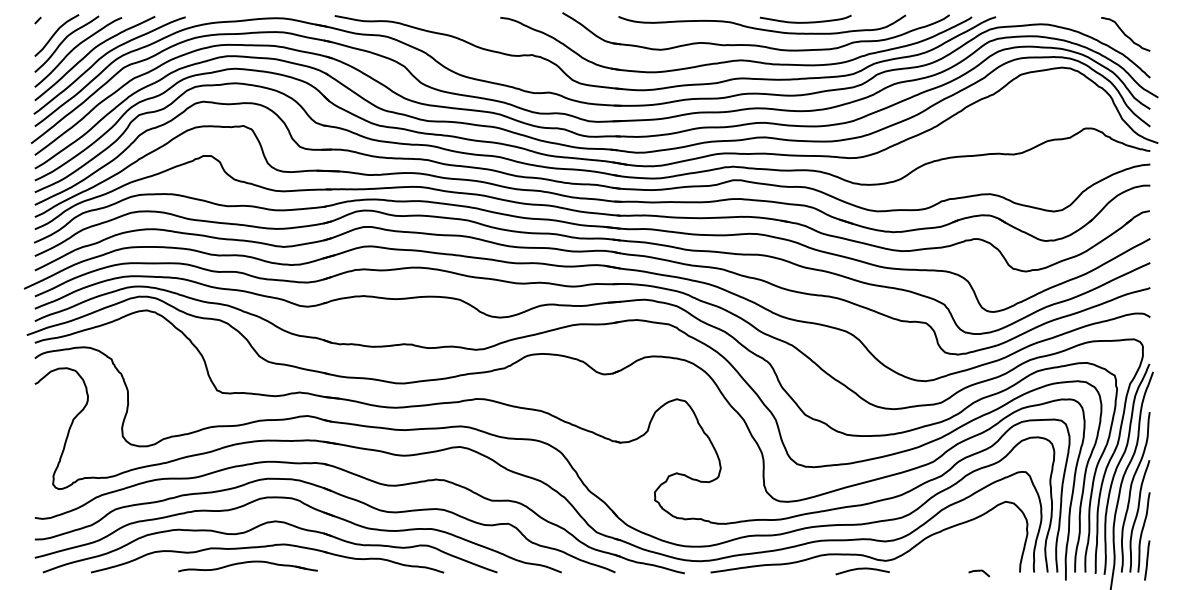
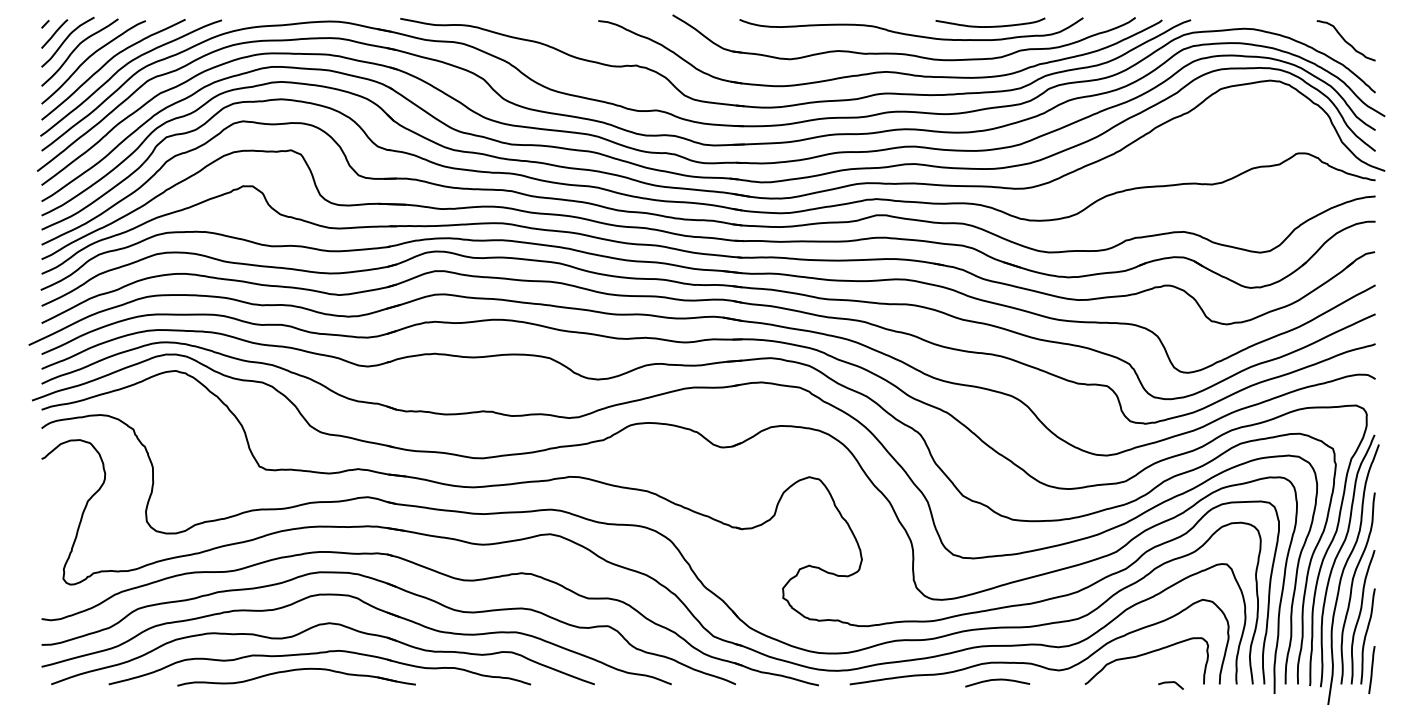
curve: (805, 22) -> (990, 26), moved
line: (45, 28) -> (54, 33), added
curve: (957, 548) -> (1144, 655), added
part: (247, 565) -> (296, 676), size x1.43
curve: (862, 569) -> (997, 680), moved

